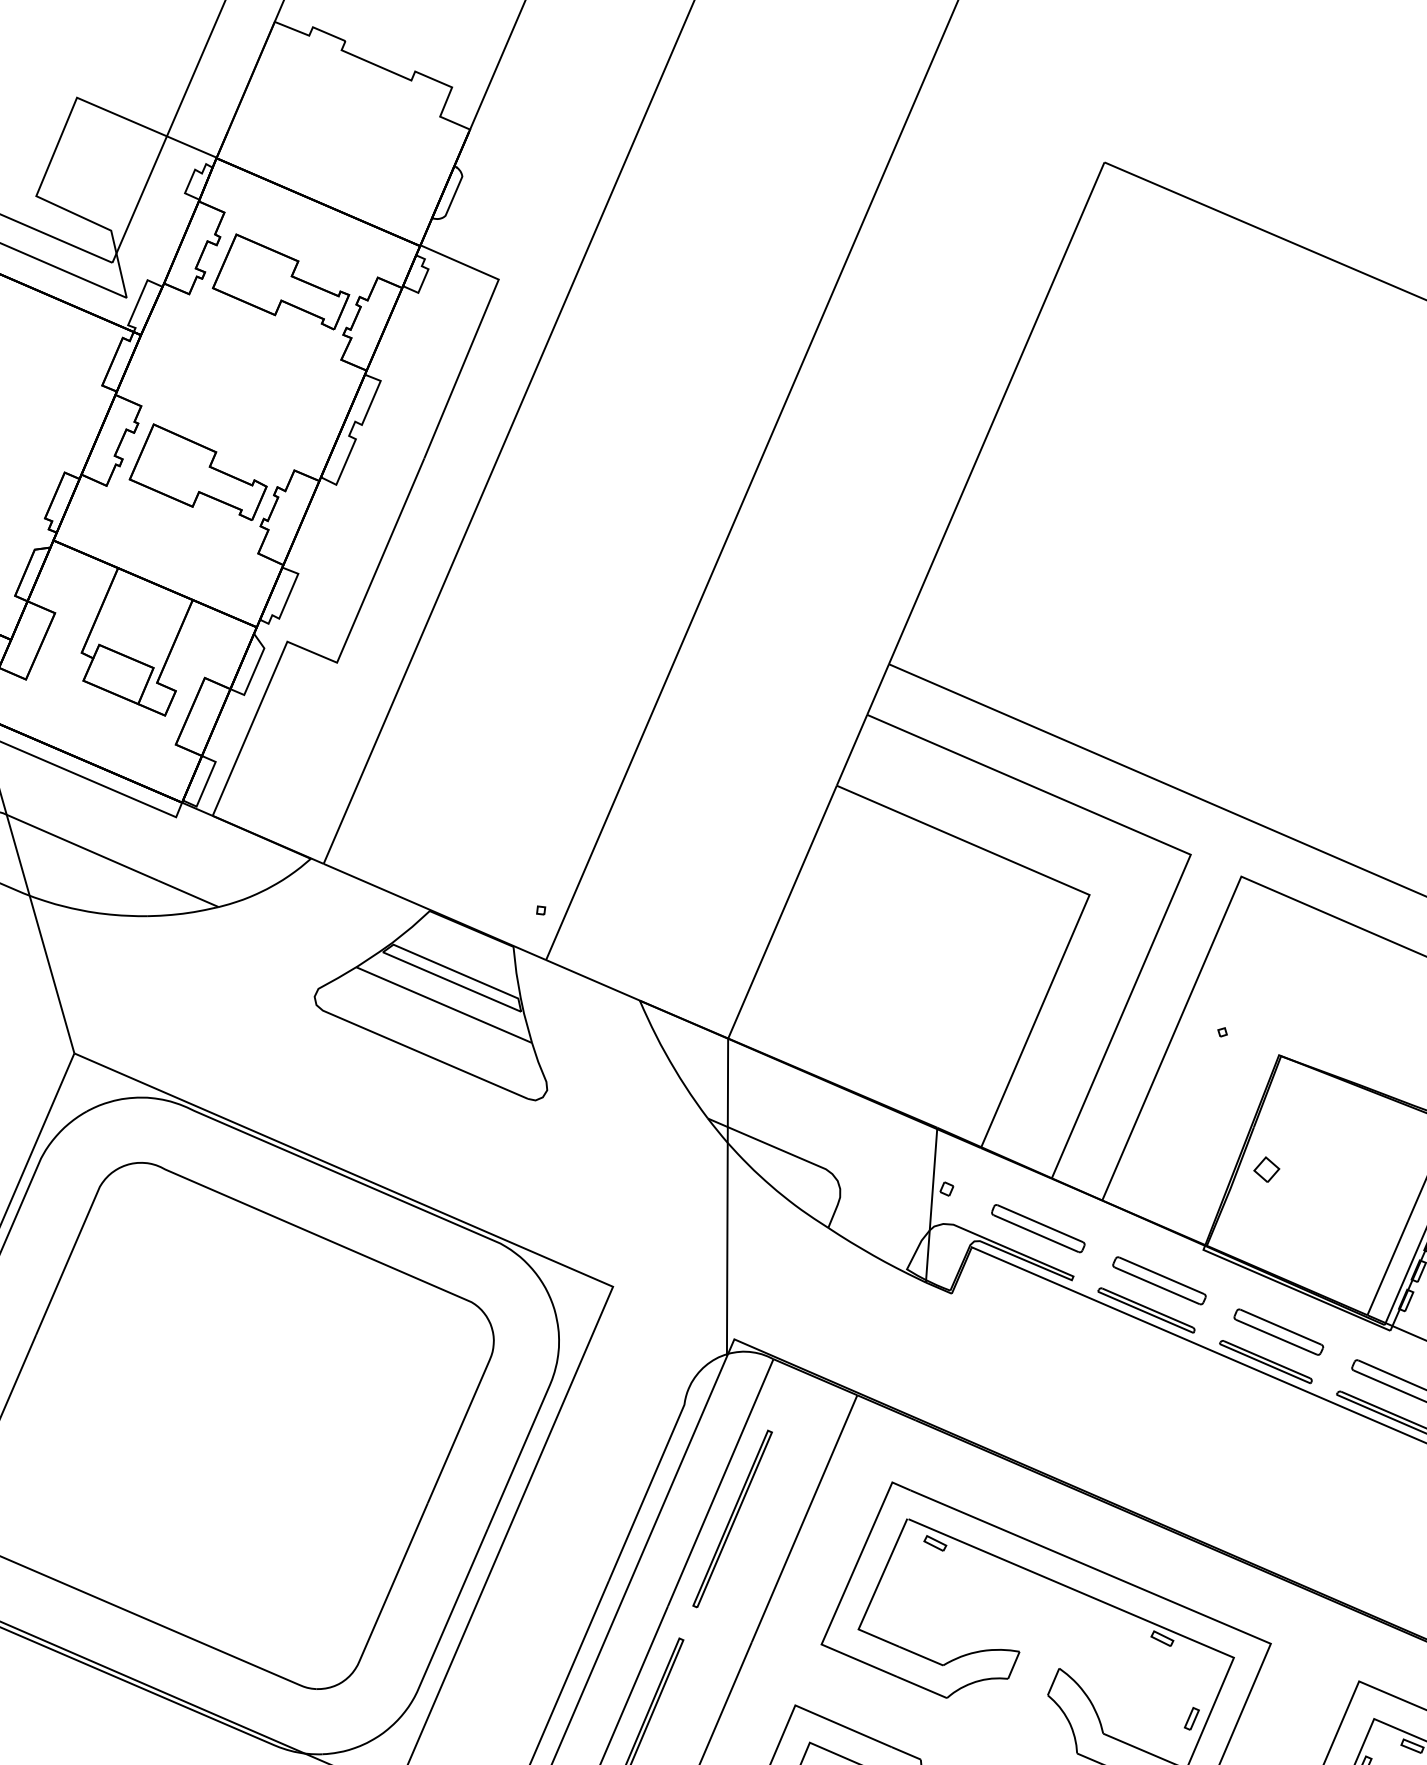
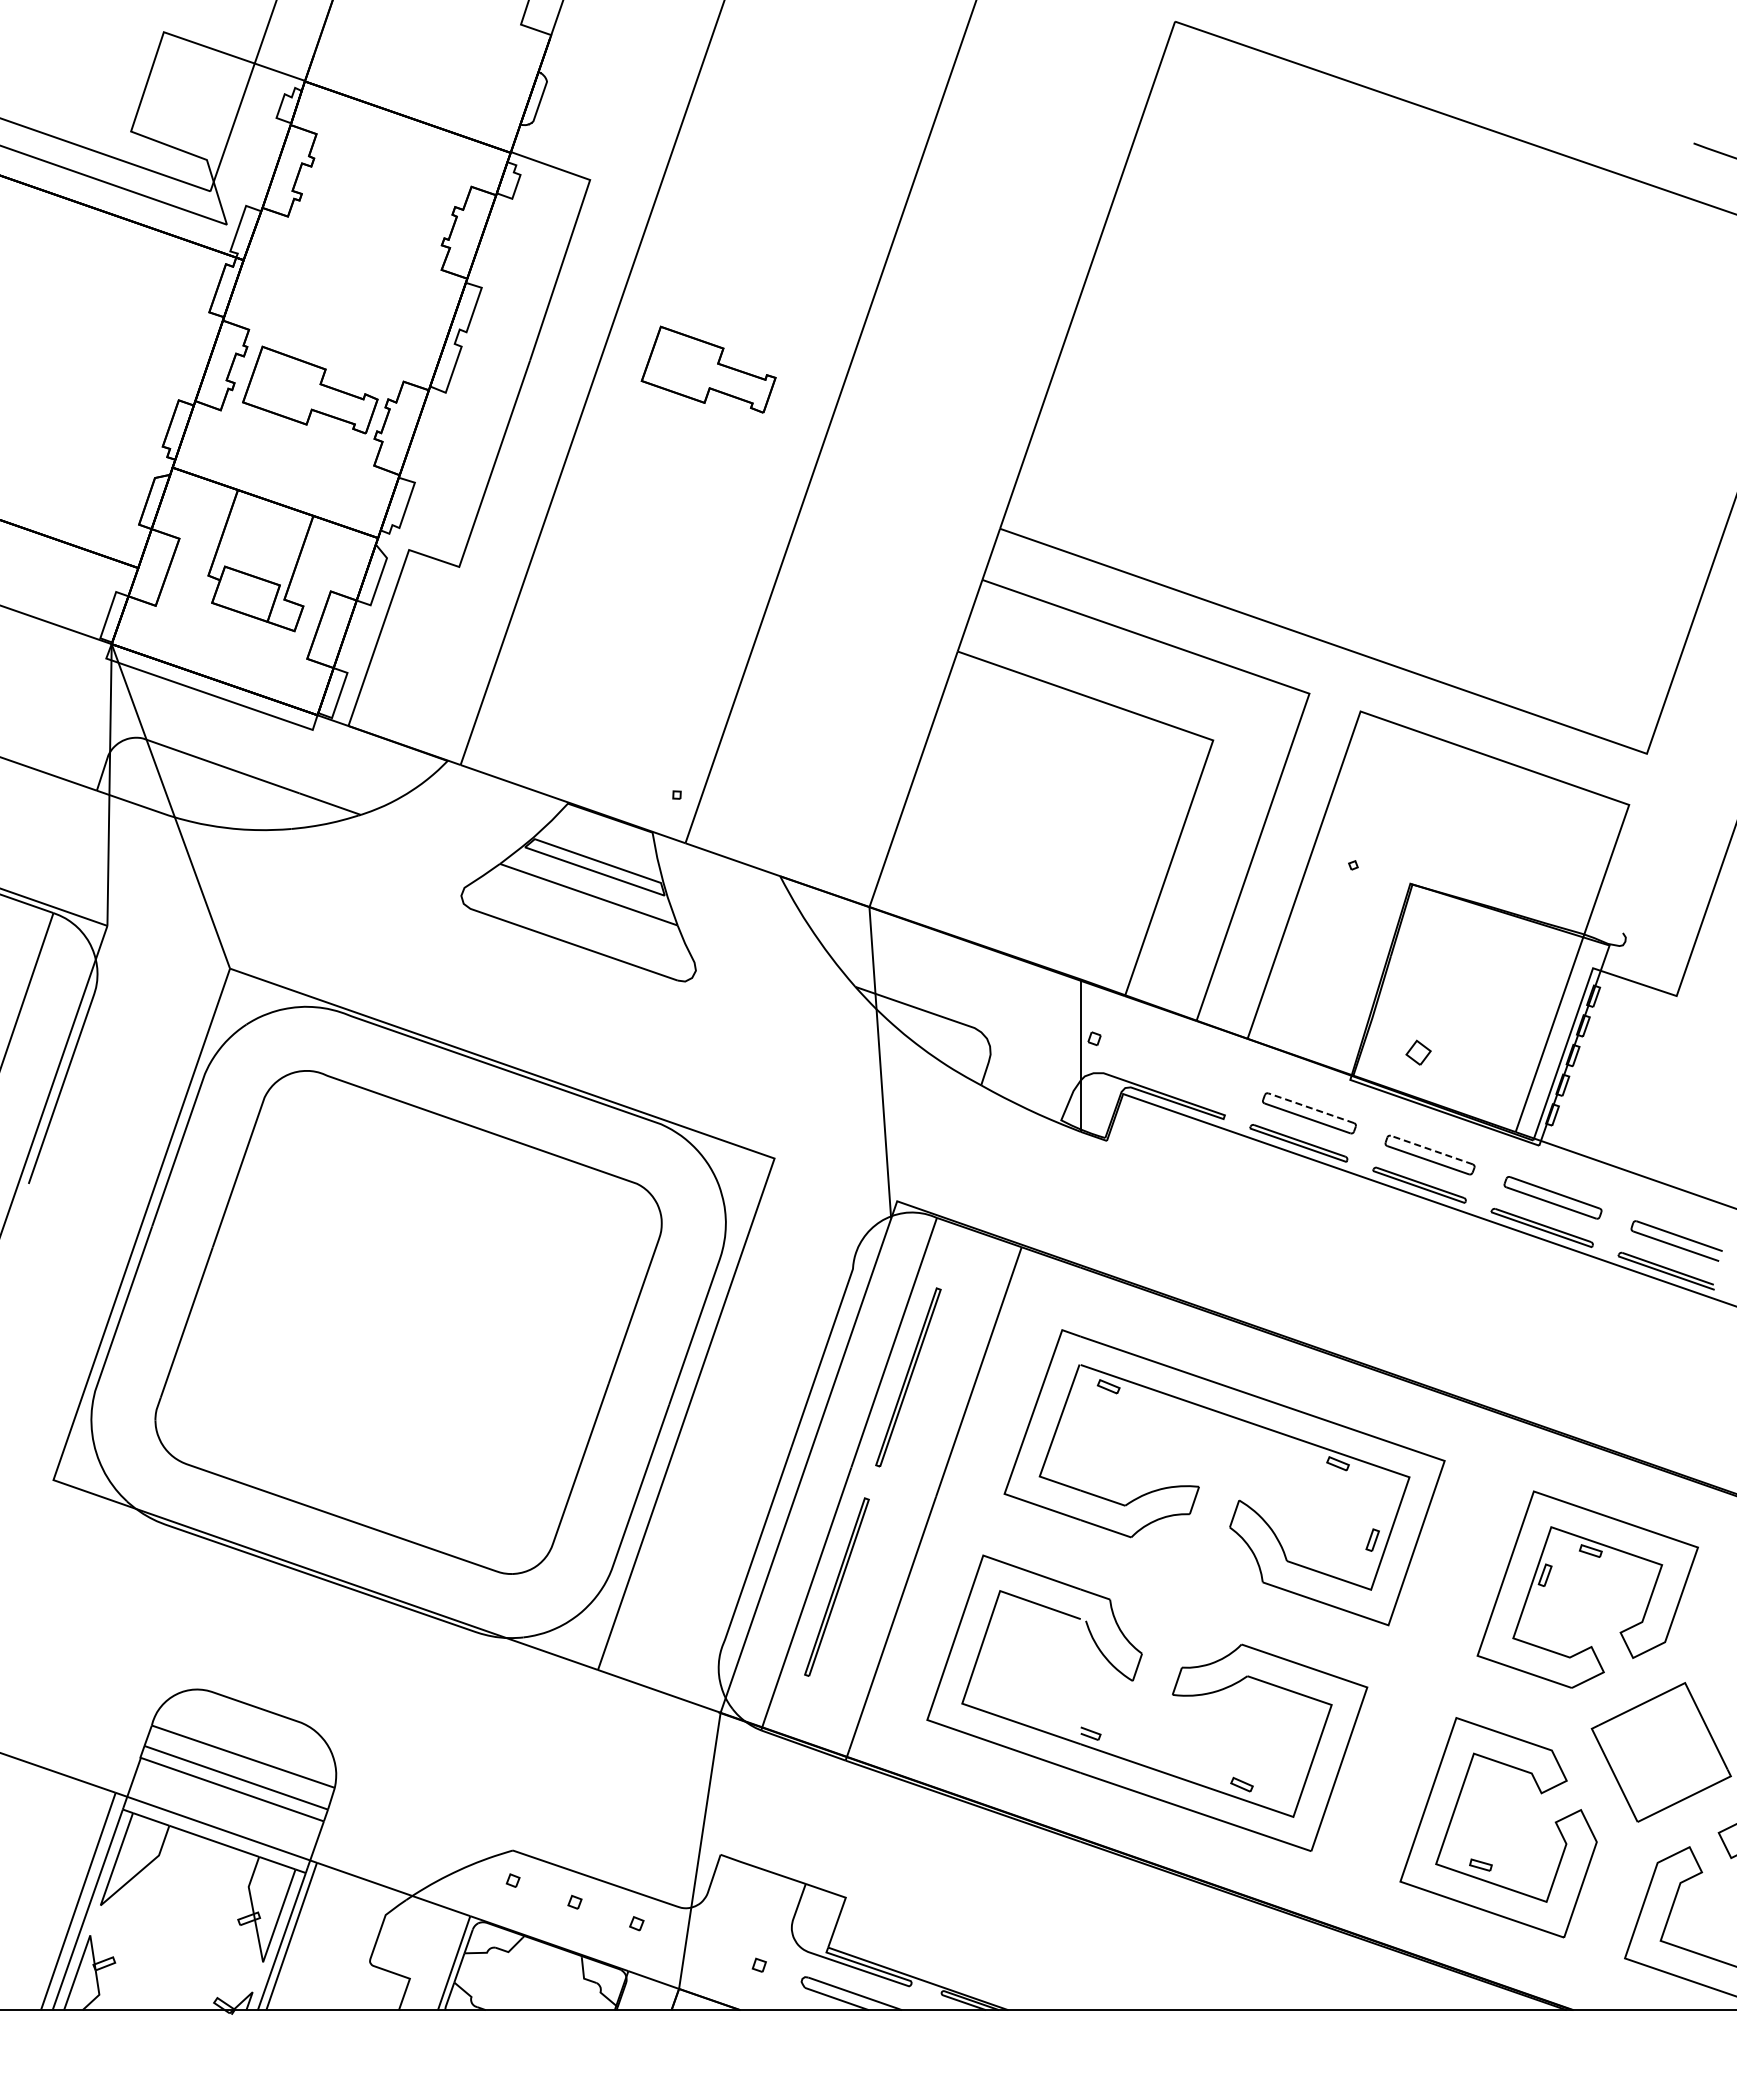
part: (281, 281) -> (708, 369), moved
part: (1266, 1169) -> (1418, 1052), moved
part: (1037, 1228) -> (1186, 1070), removed
line: (1160, 1275) -> (1310, 1108), solid -> dashed
line: (1280, 1326) -> (1431, 1149), solid -> dashed

